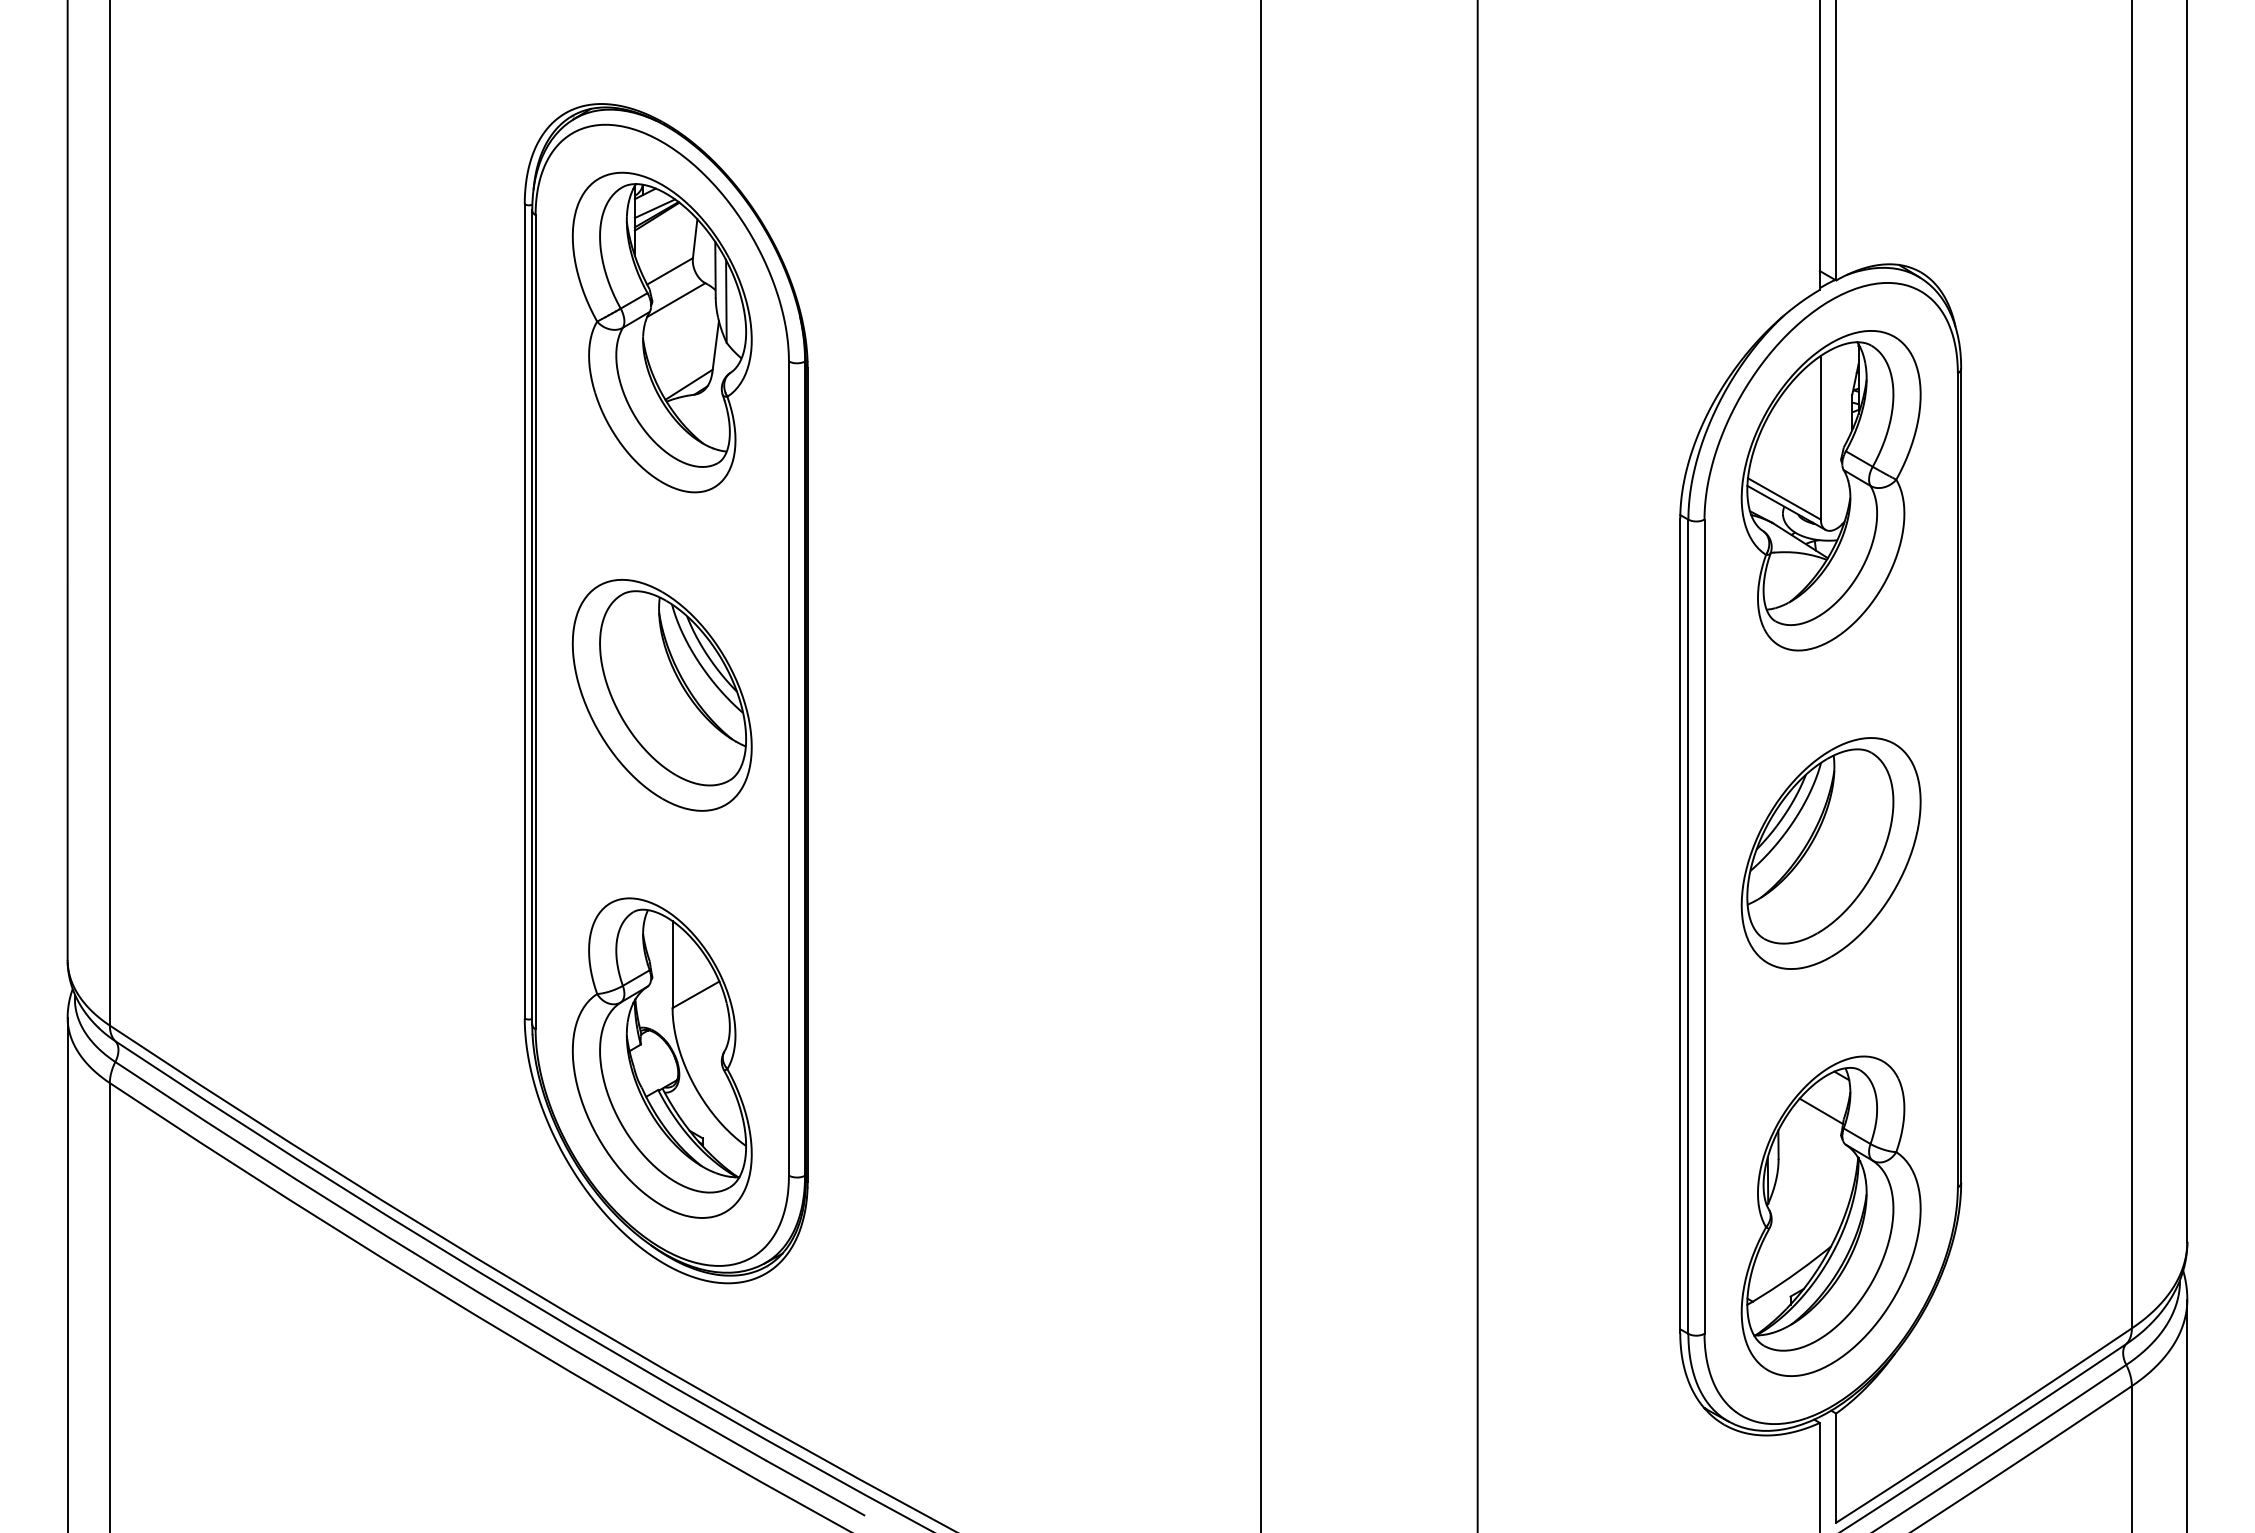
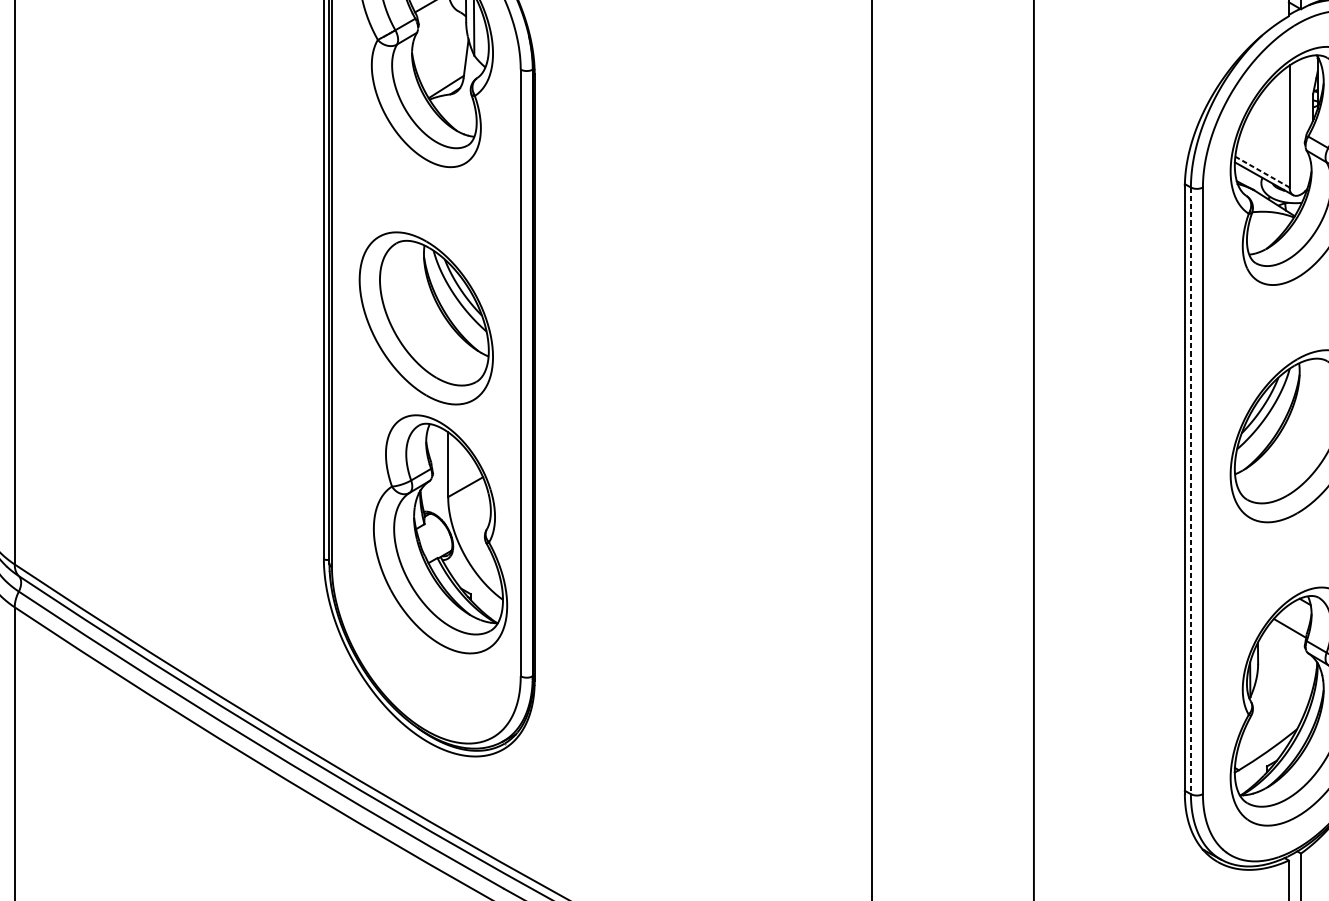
line: (676, 300) -> (436, 24), removed
line: (1784, 499) -> (1262, 172), solid -> dashed
line: (1688, 927) -> (1190, 491), solid -> dashed
part: (661, 1057) -> (439, 533), moved

